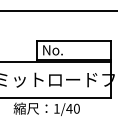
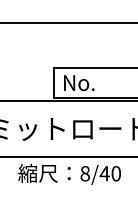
text: (56, 108) -> (84, 173), 1/40 -> 8/40

